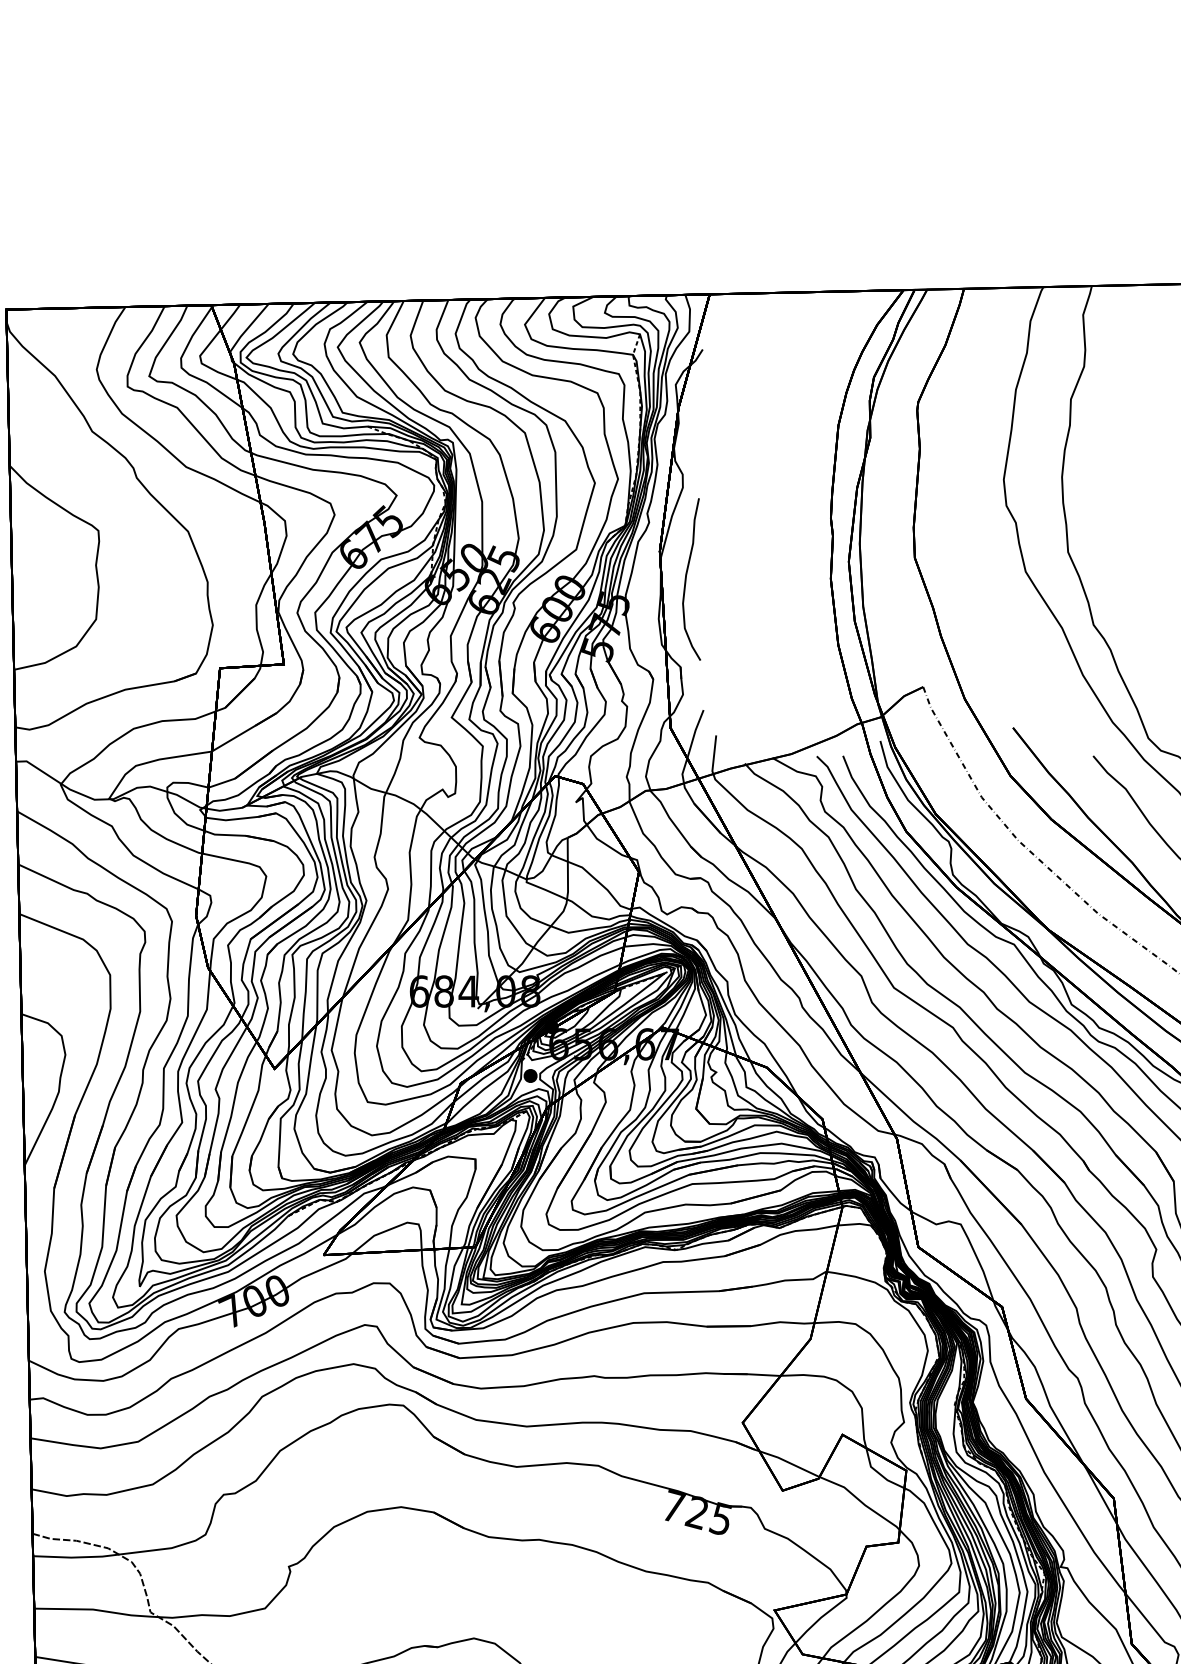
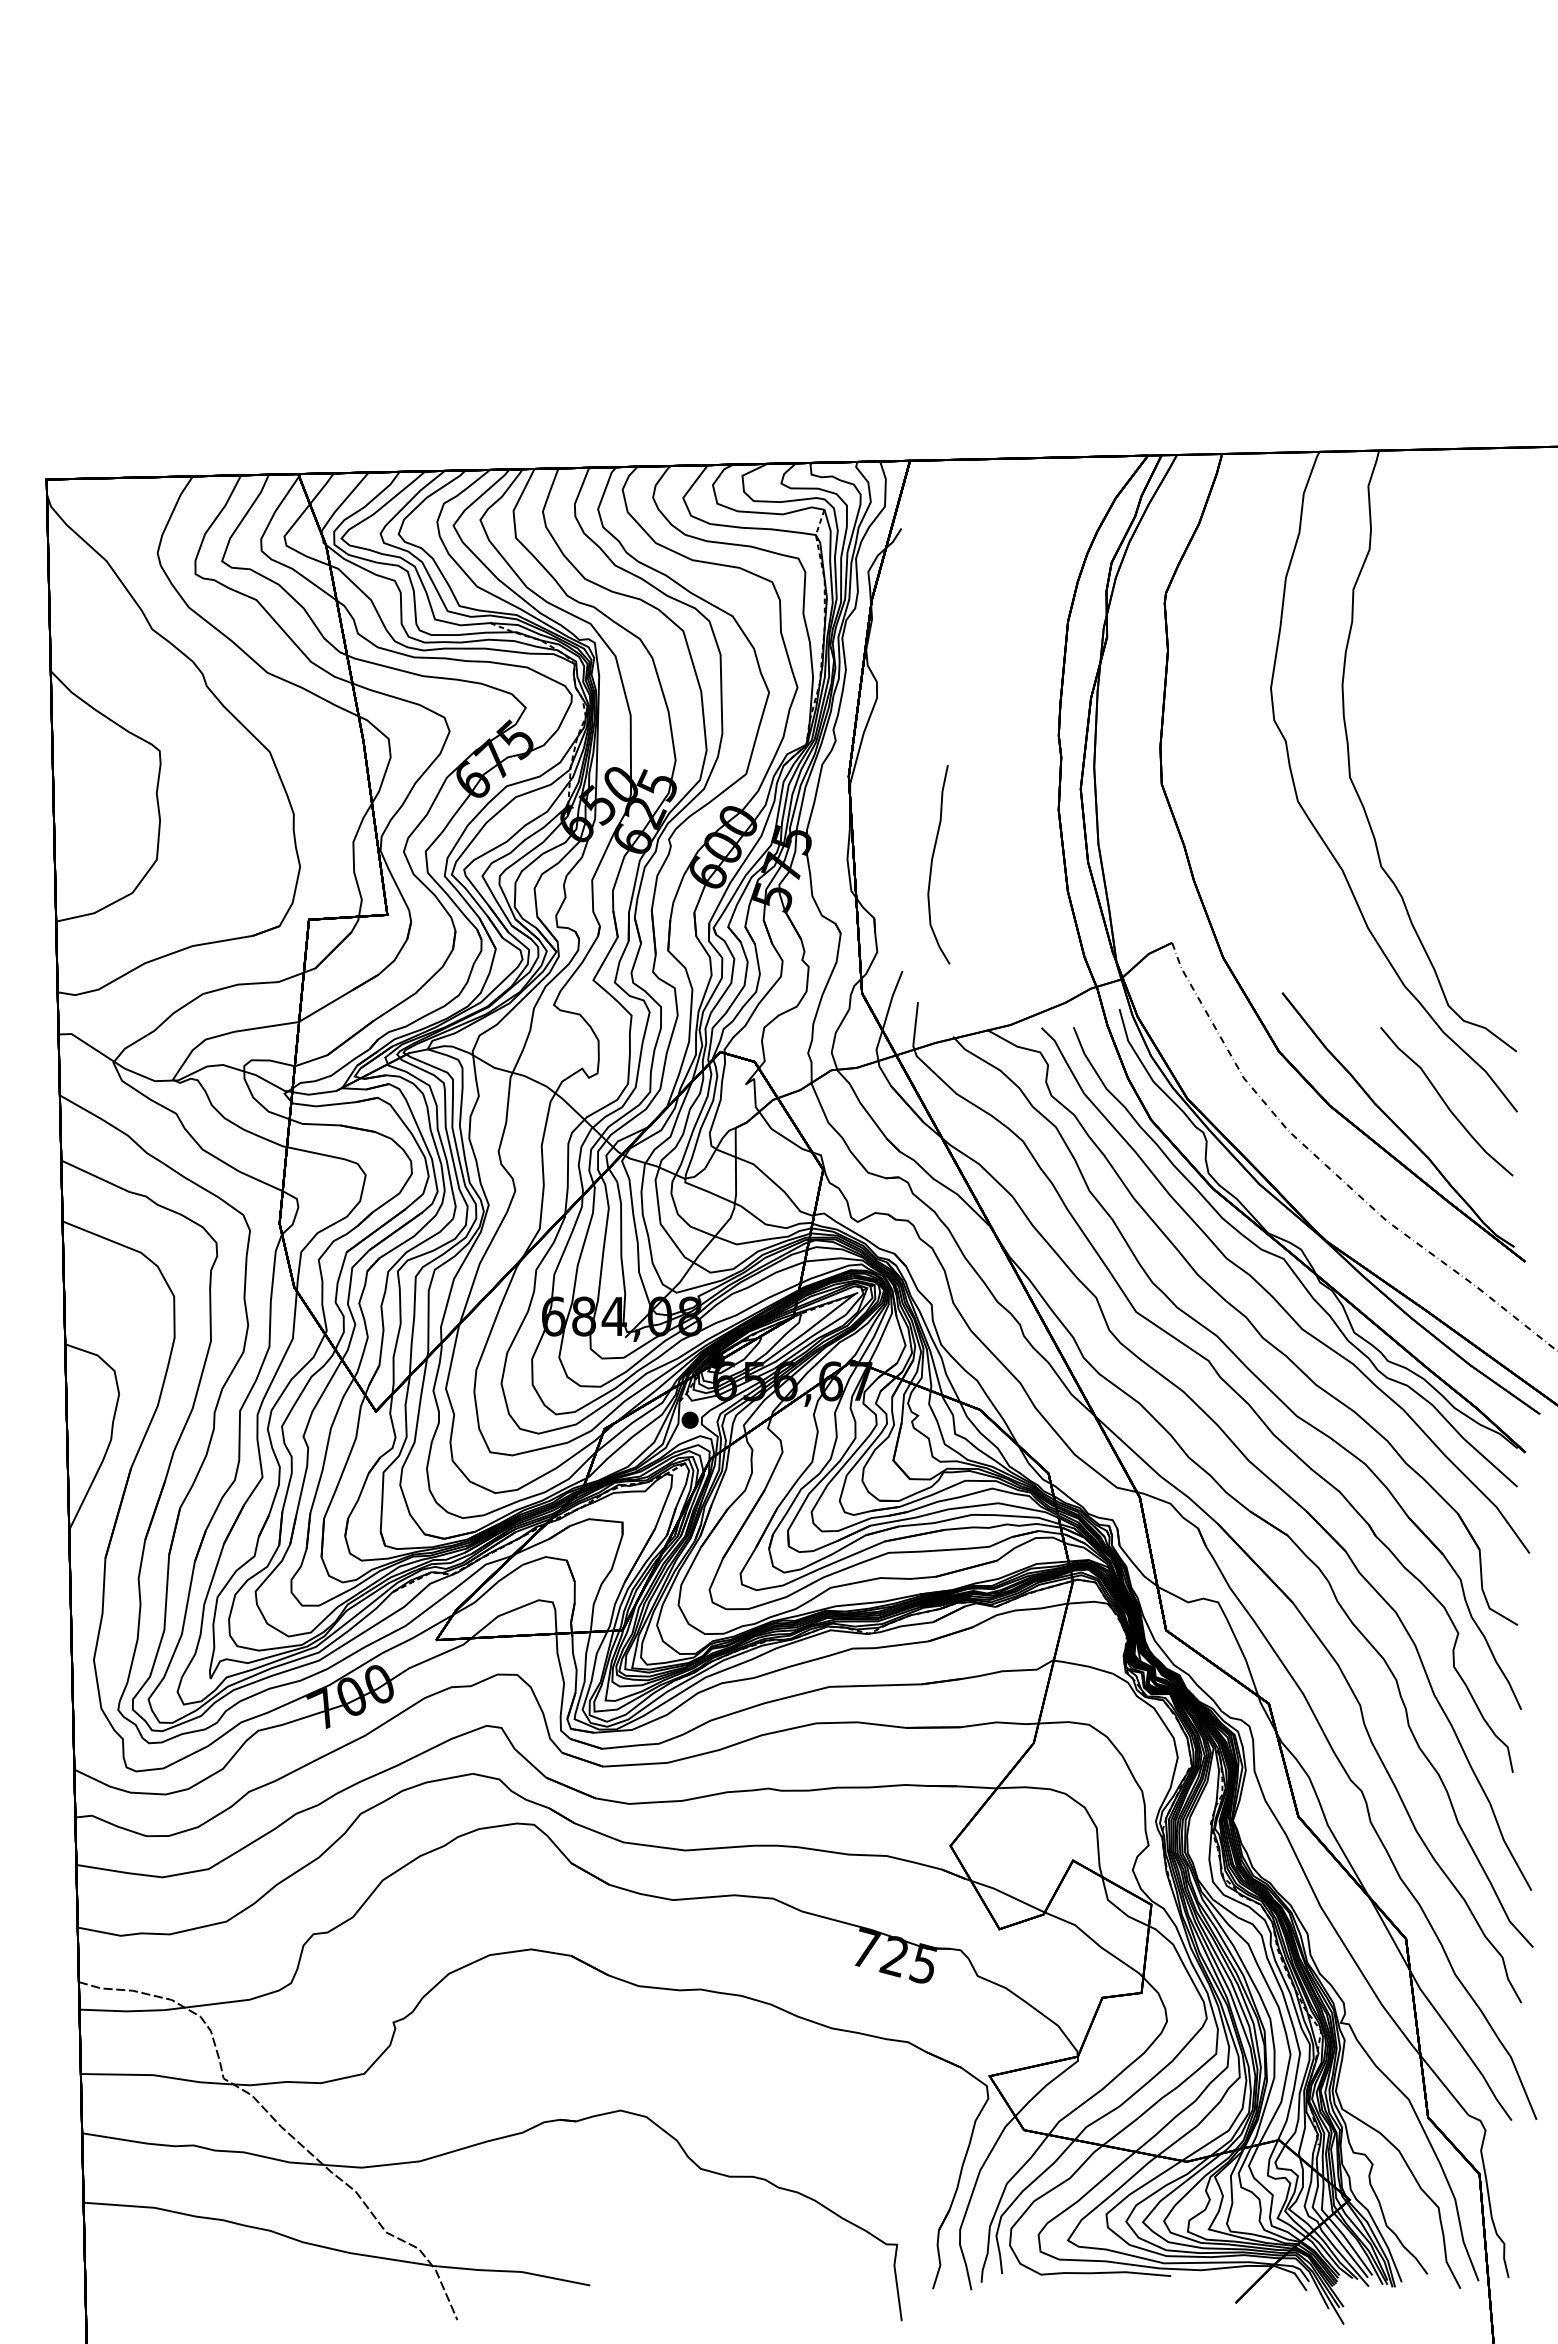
curve: (686, 579) -> (932, 864), moved

